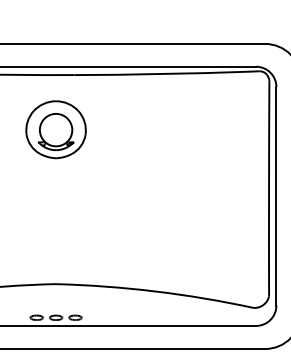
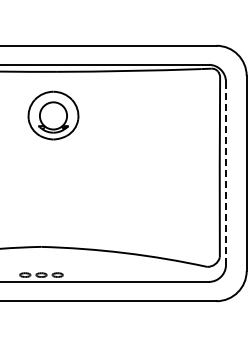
part: (56, 129) -> (53, 115), moved
line: (277, 196) -> (226, 173), solid -> dashed

